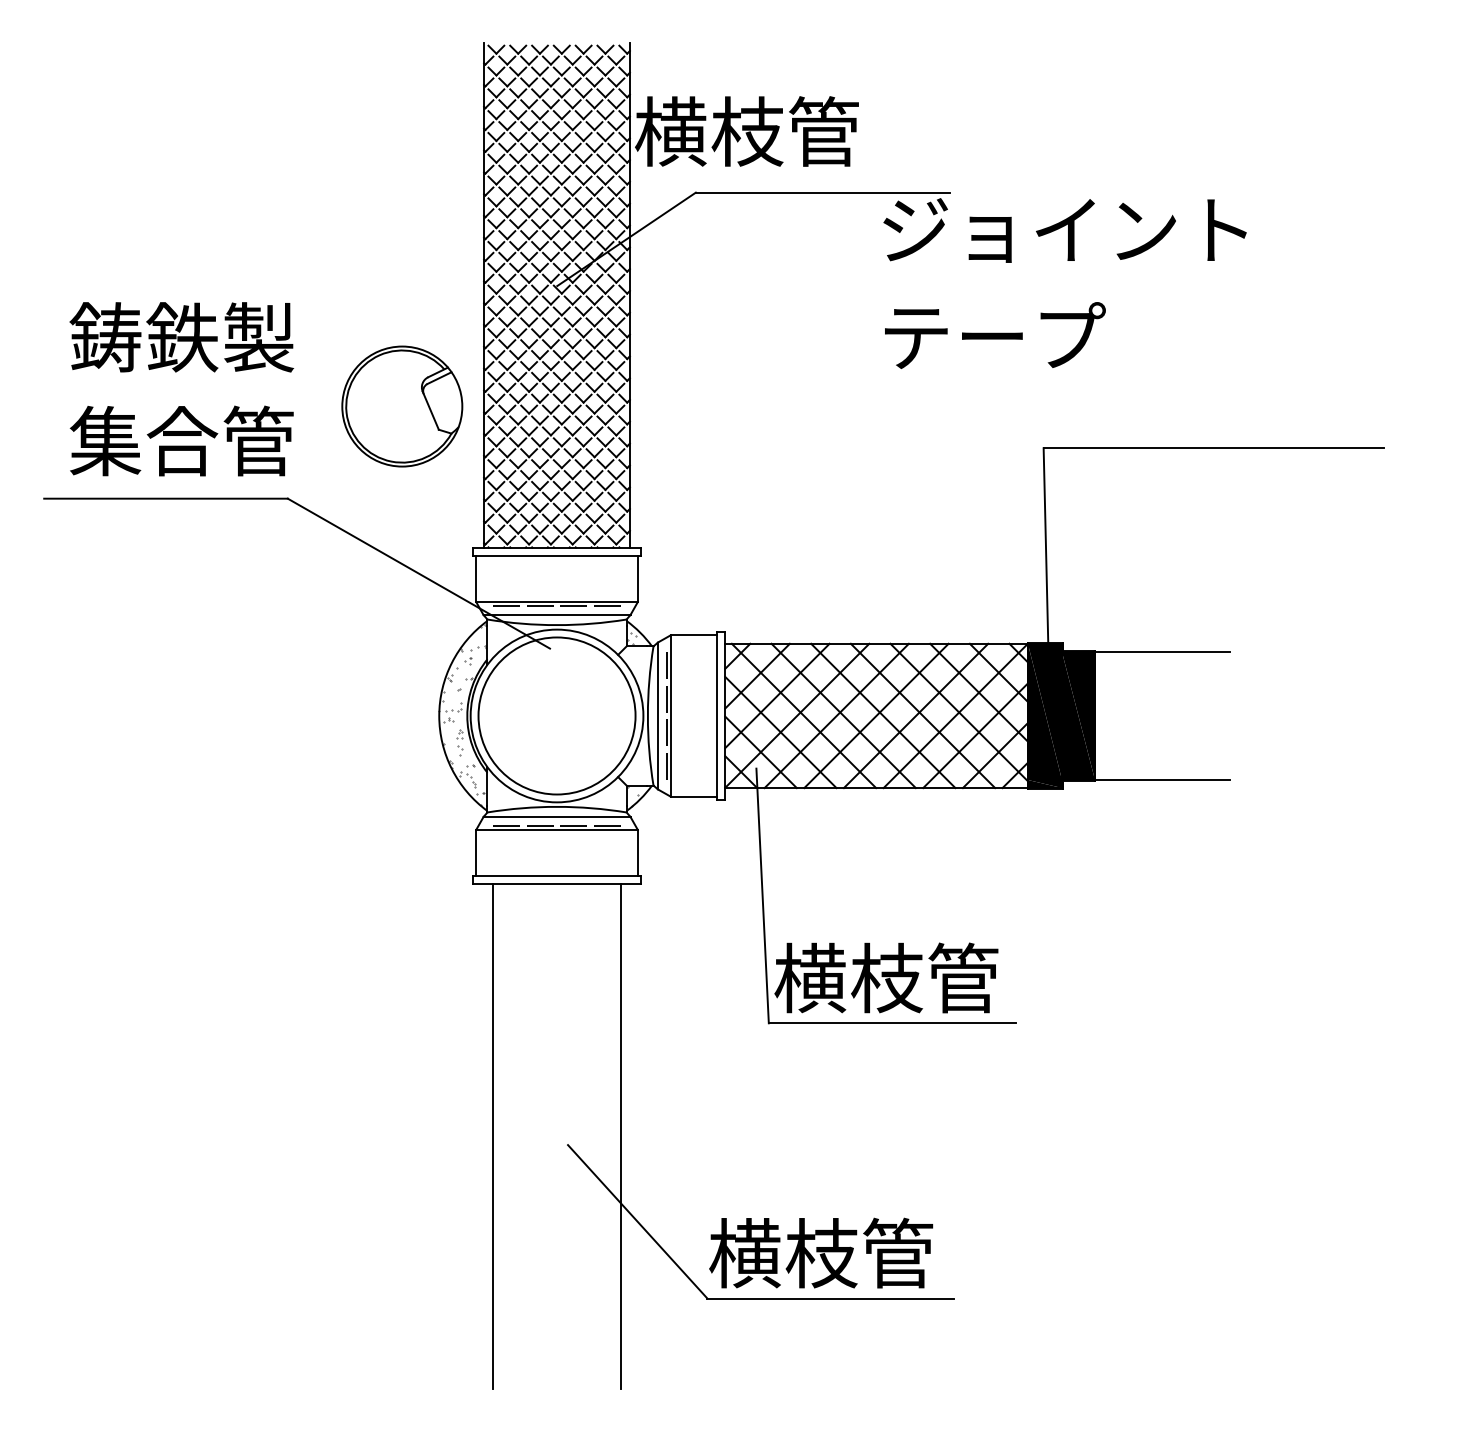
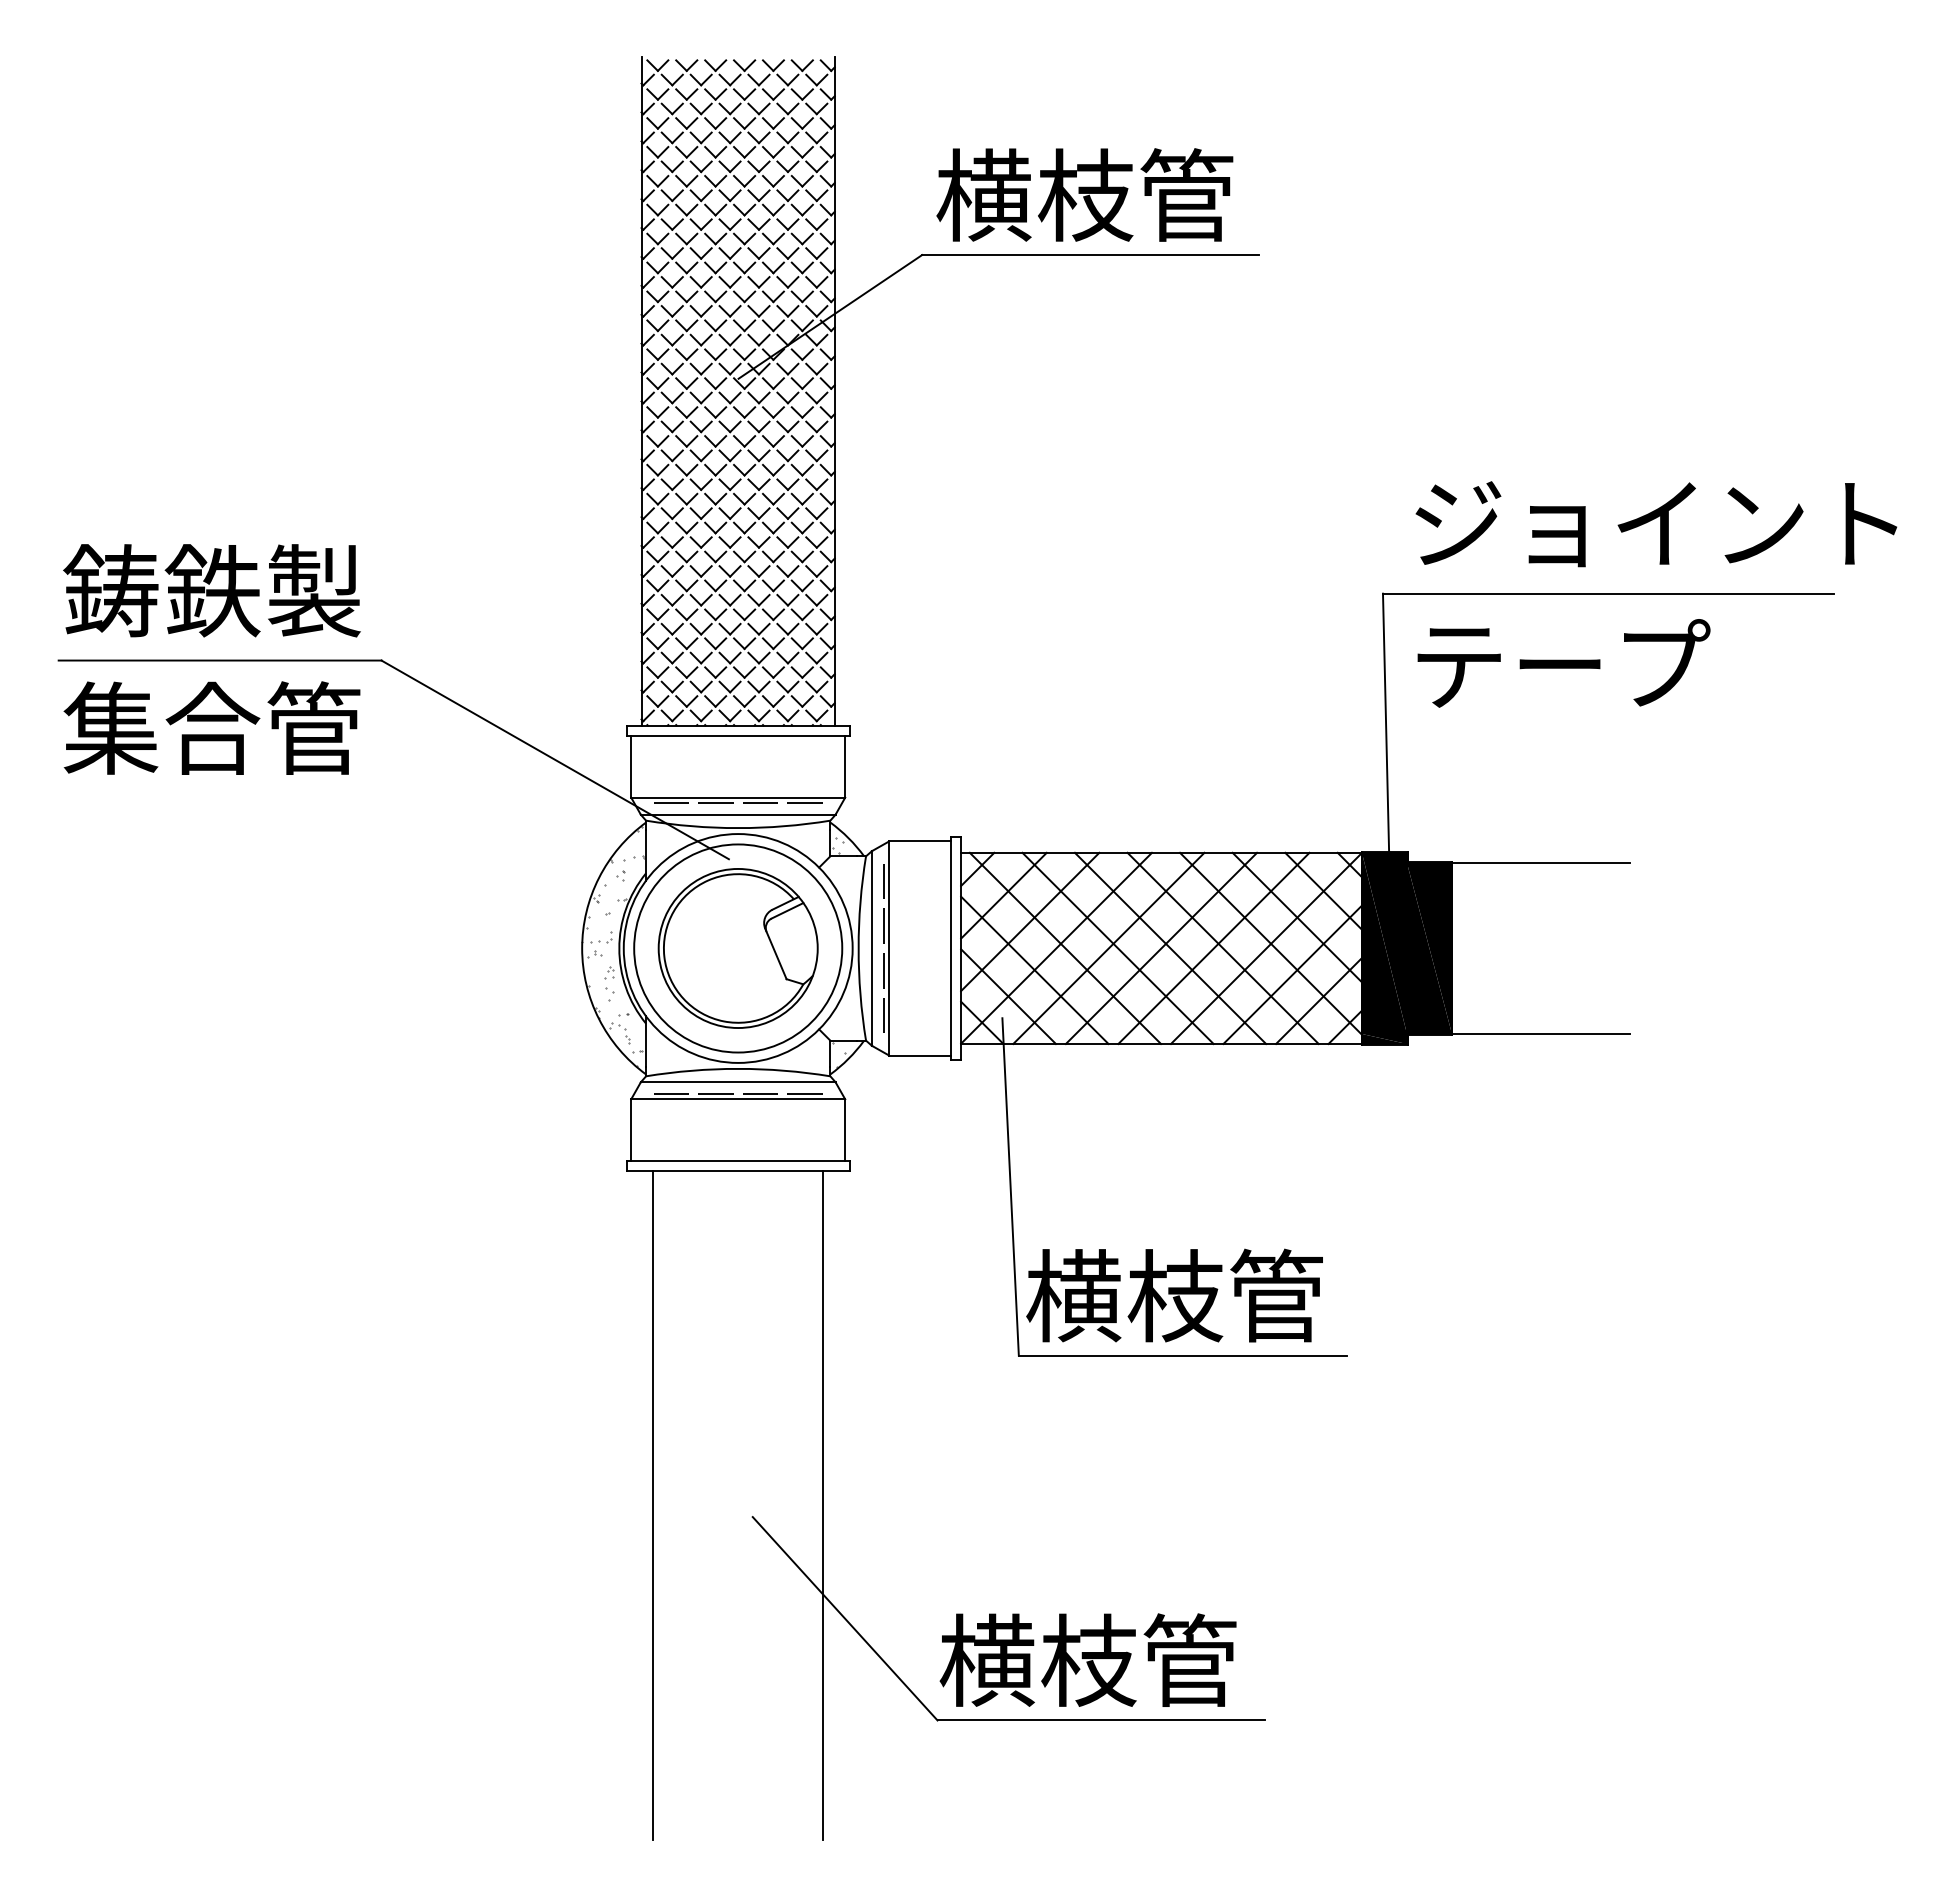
text: (746, 131) -> (1084, 194), moved
text: (1065, 283) -> (1656, 594), moved
text: (181, 389) -> (211, 659), moved
part: (401, 406) -> (737, 948), moved

